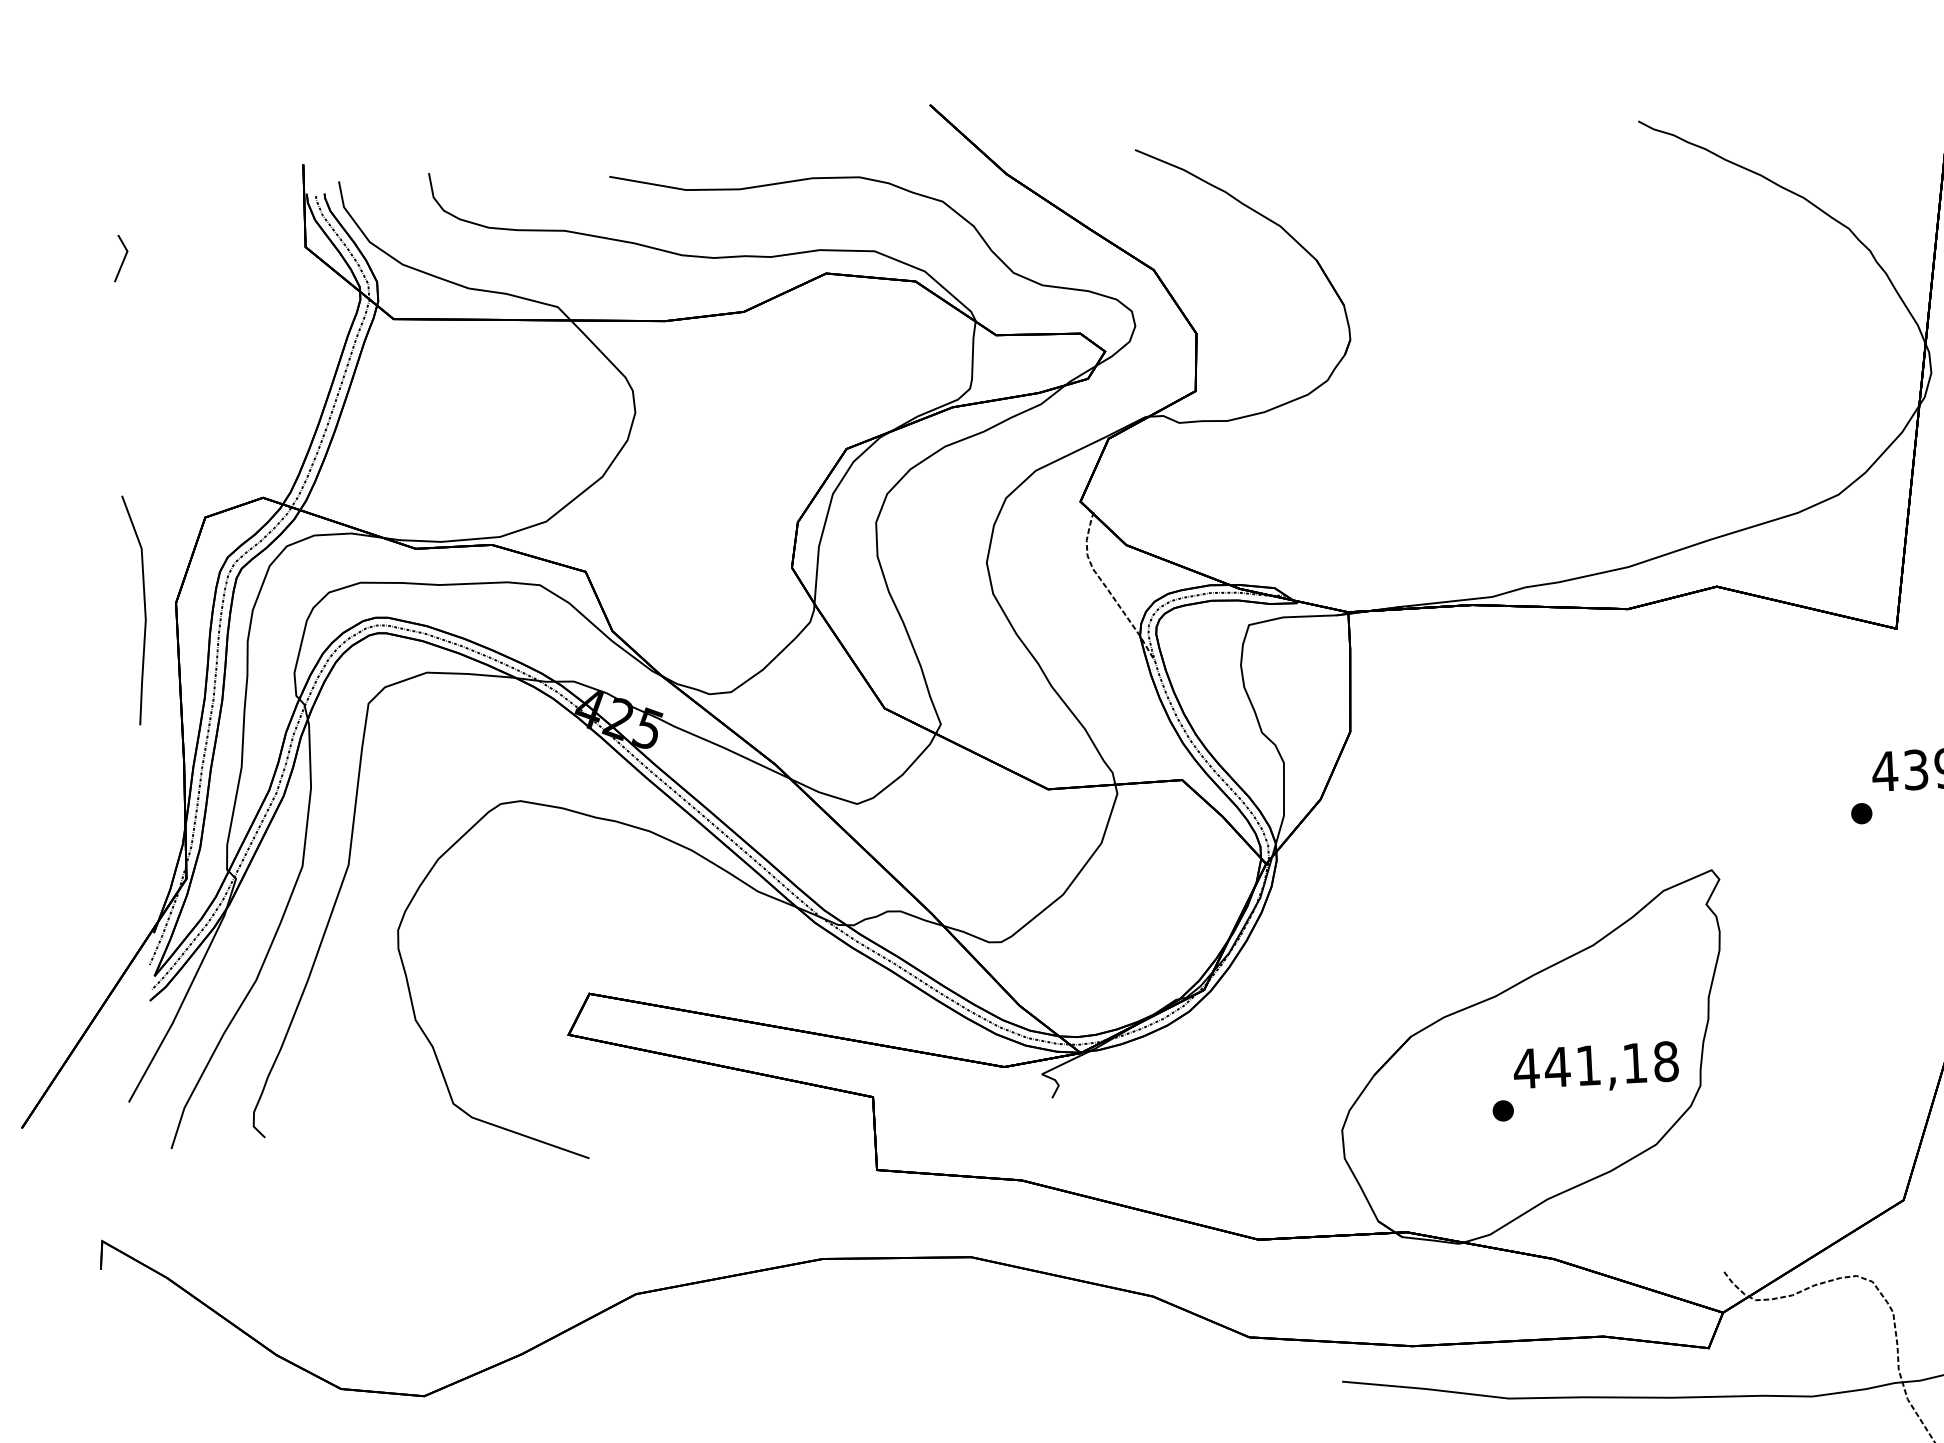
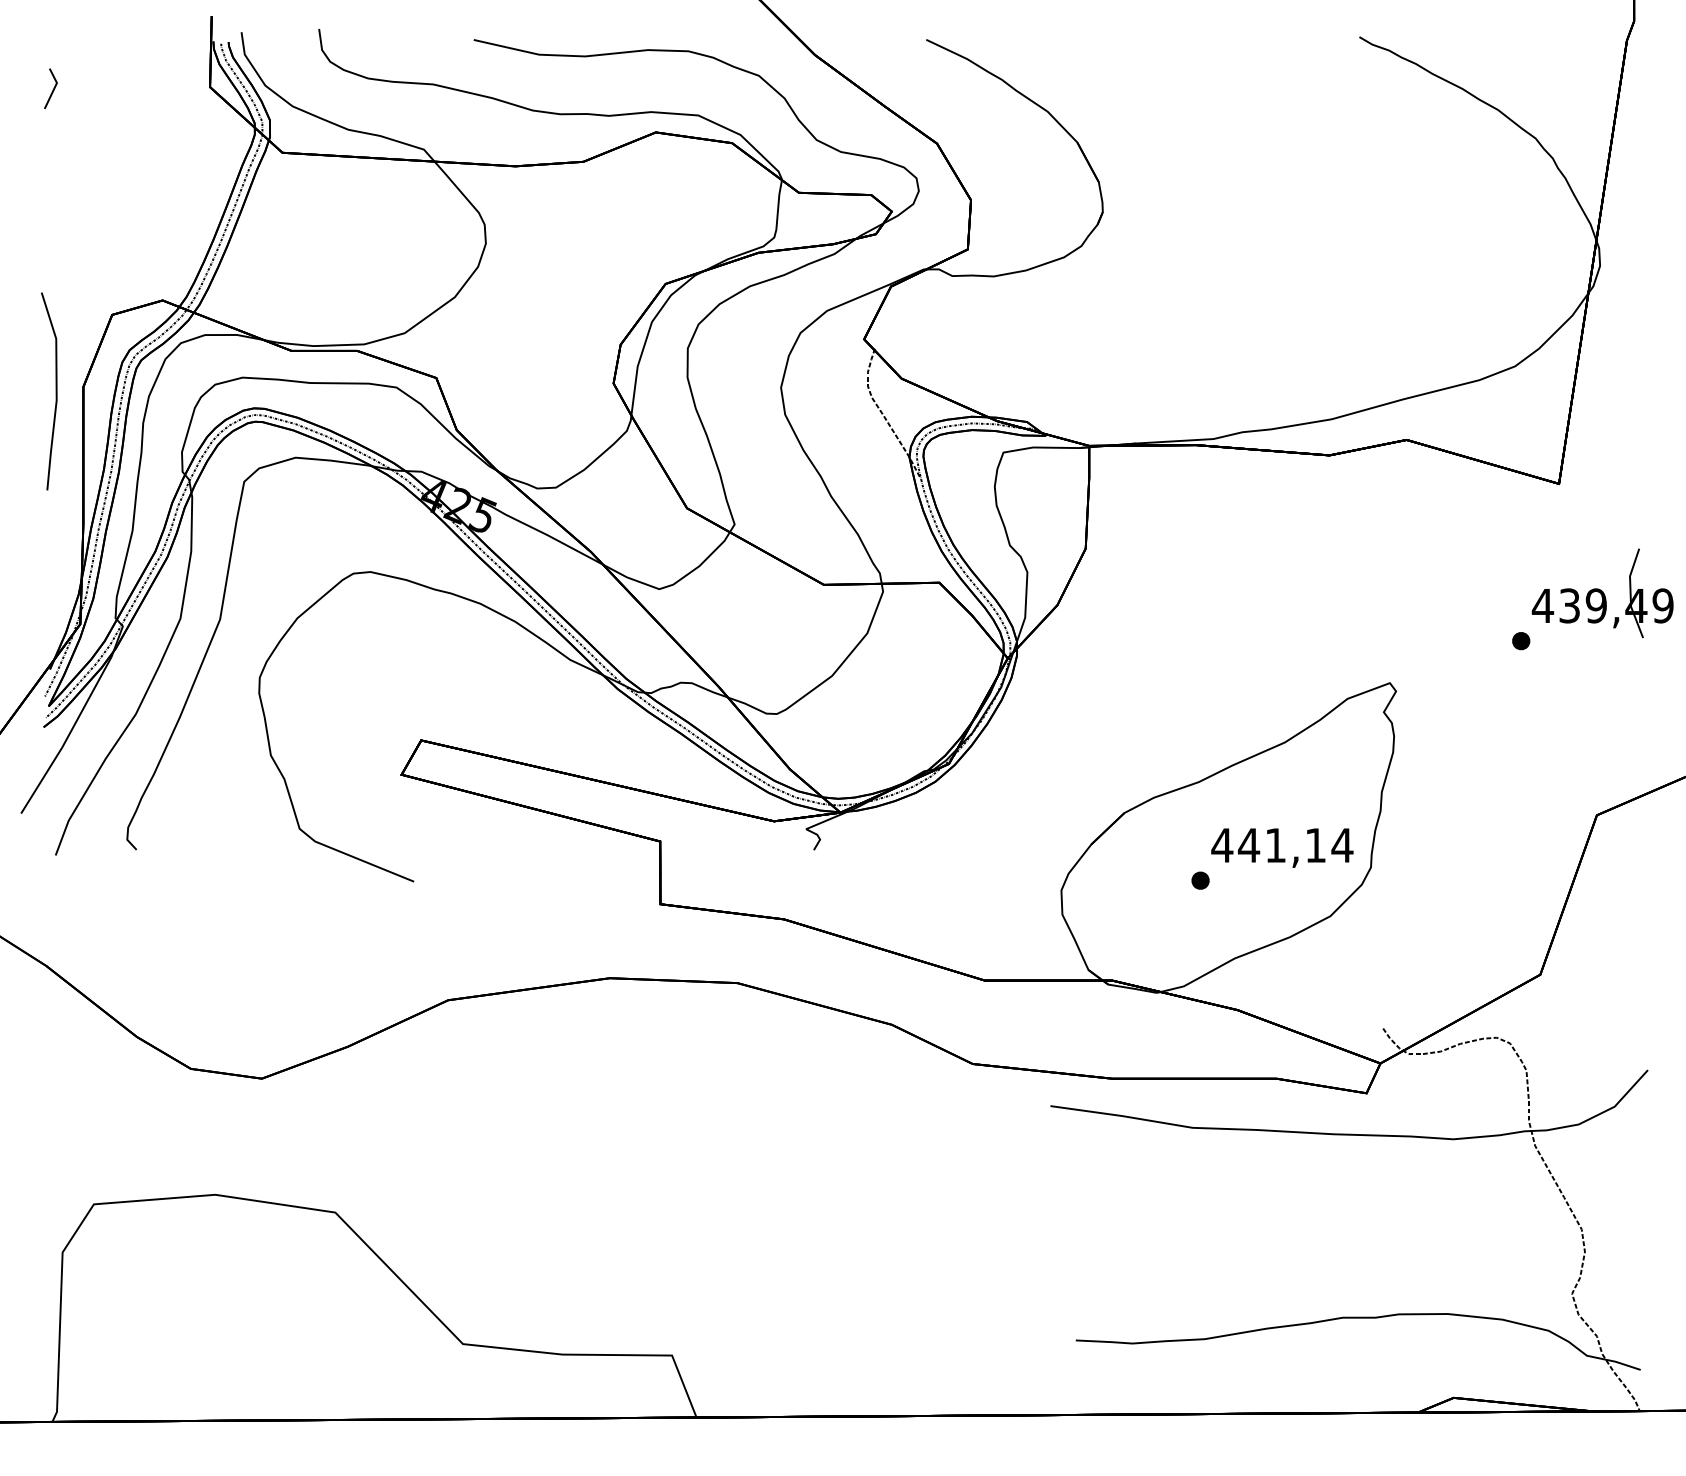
text: (1666, 1061) -> (1342, 845), 441,18 -> 441,14

